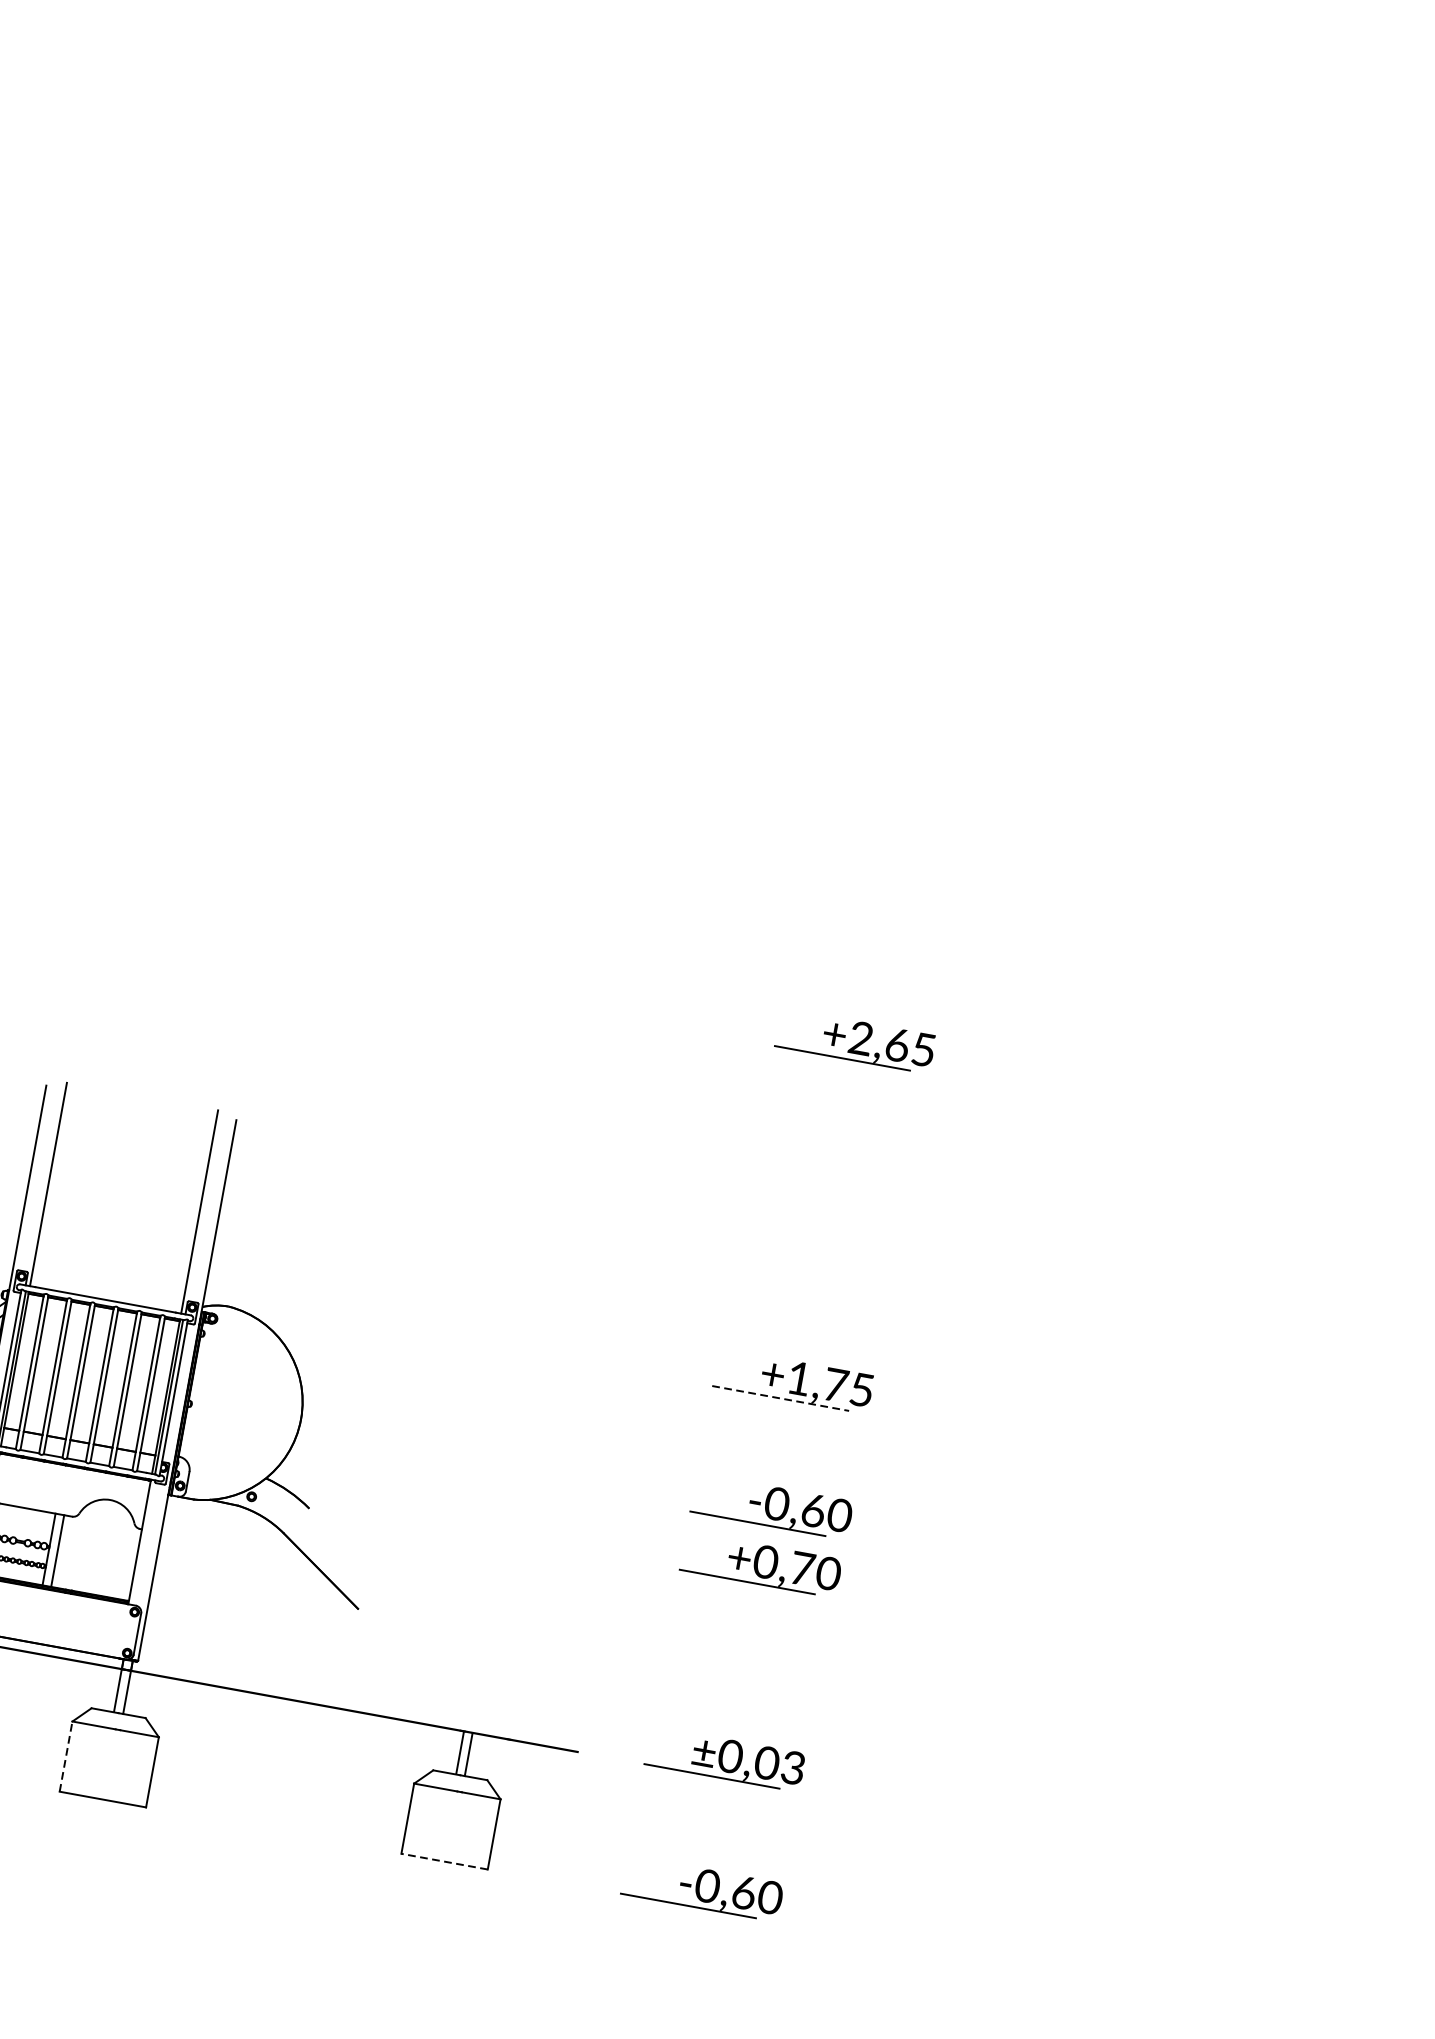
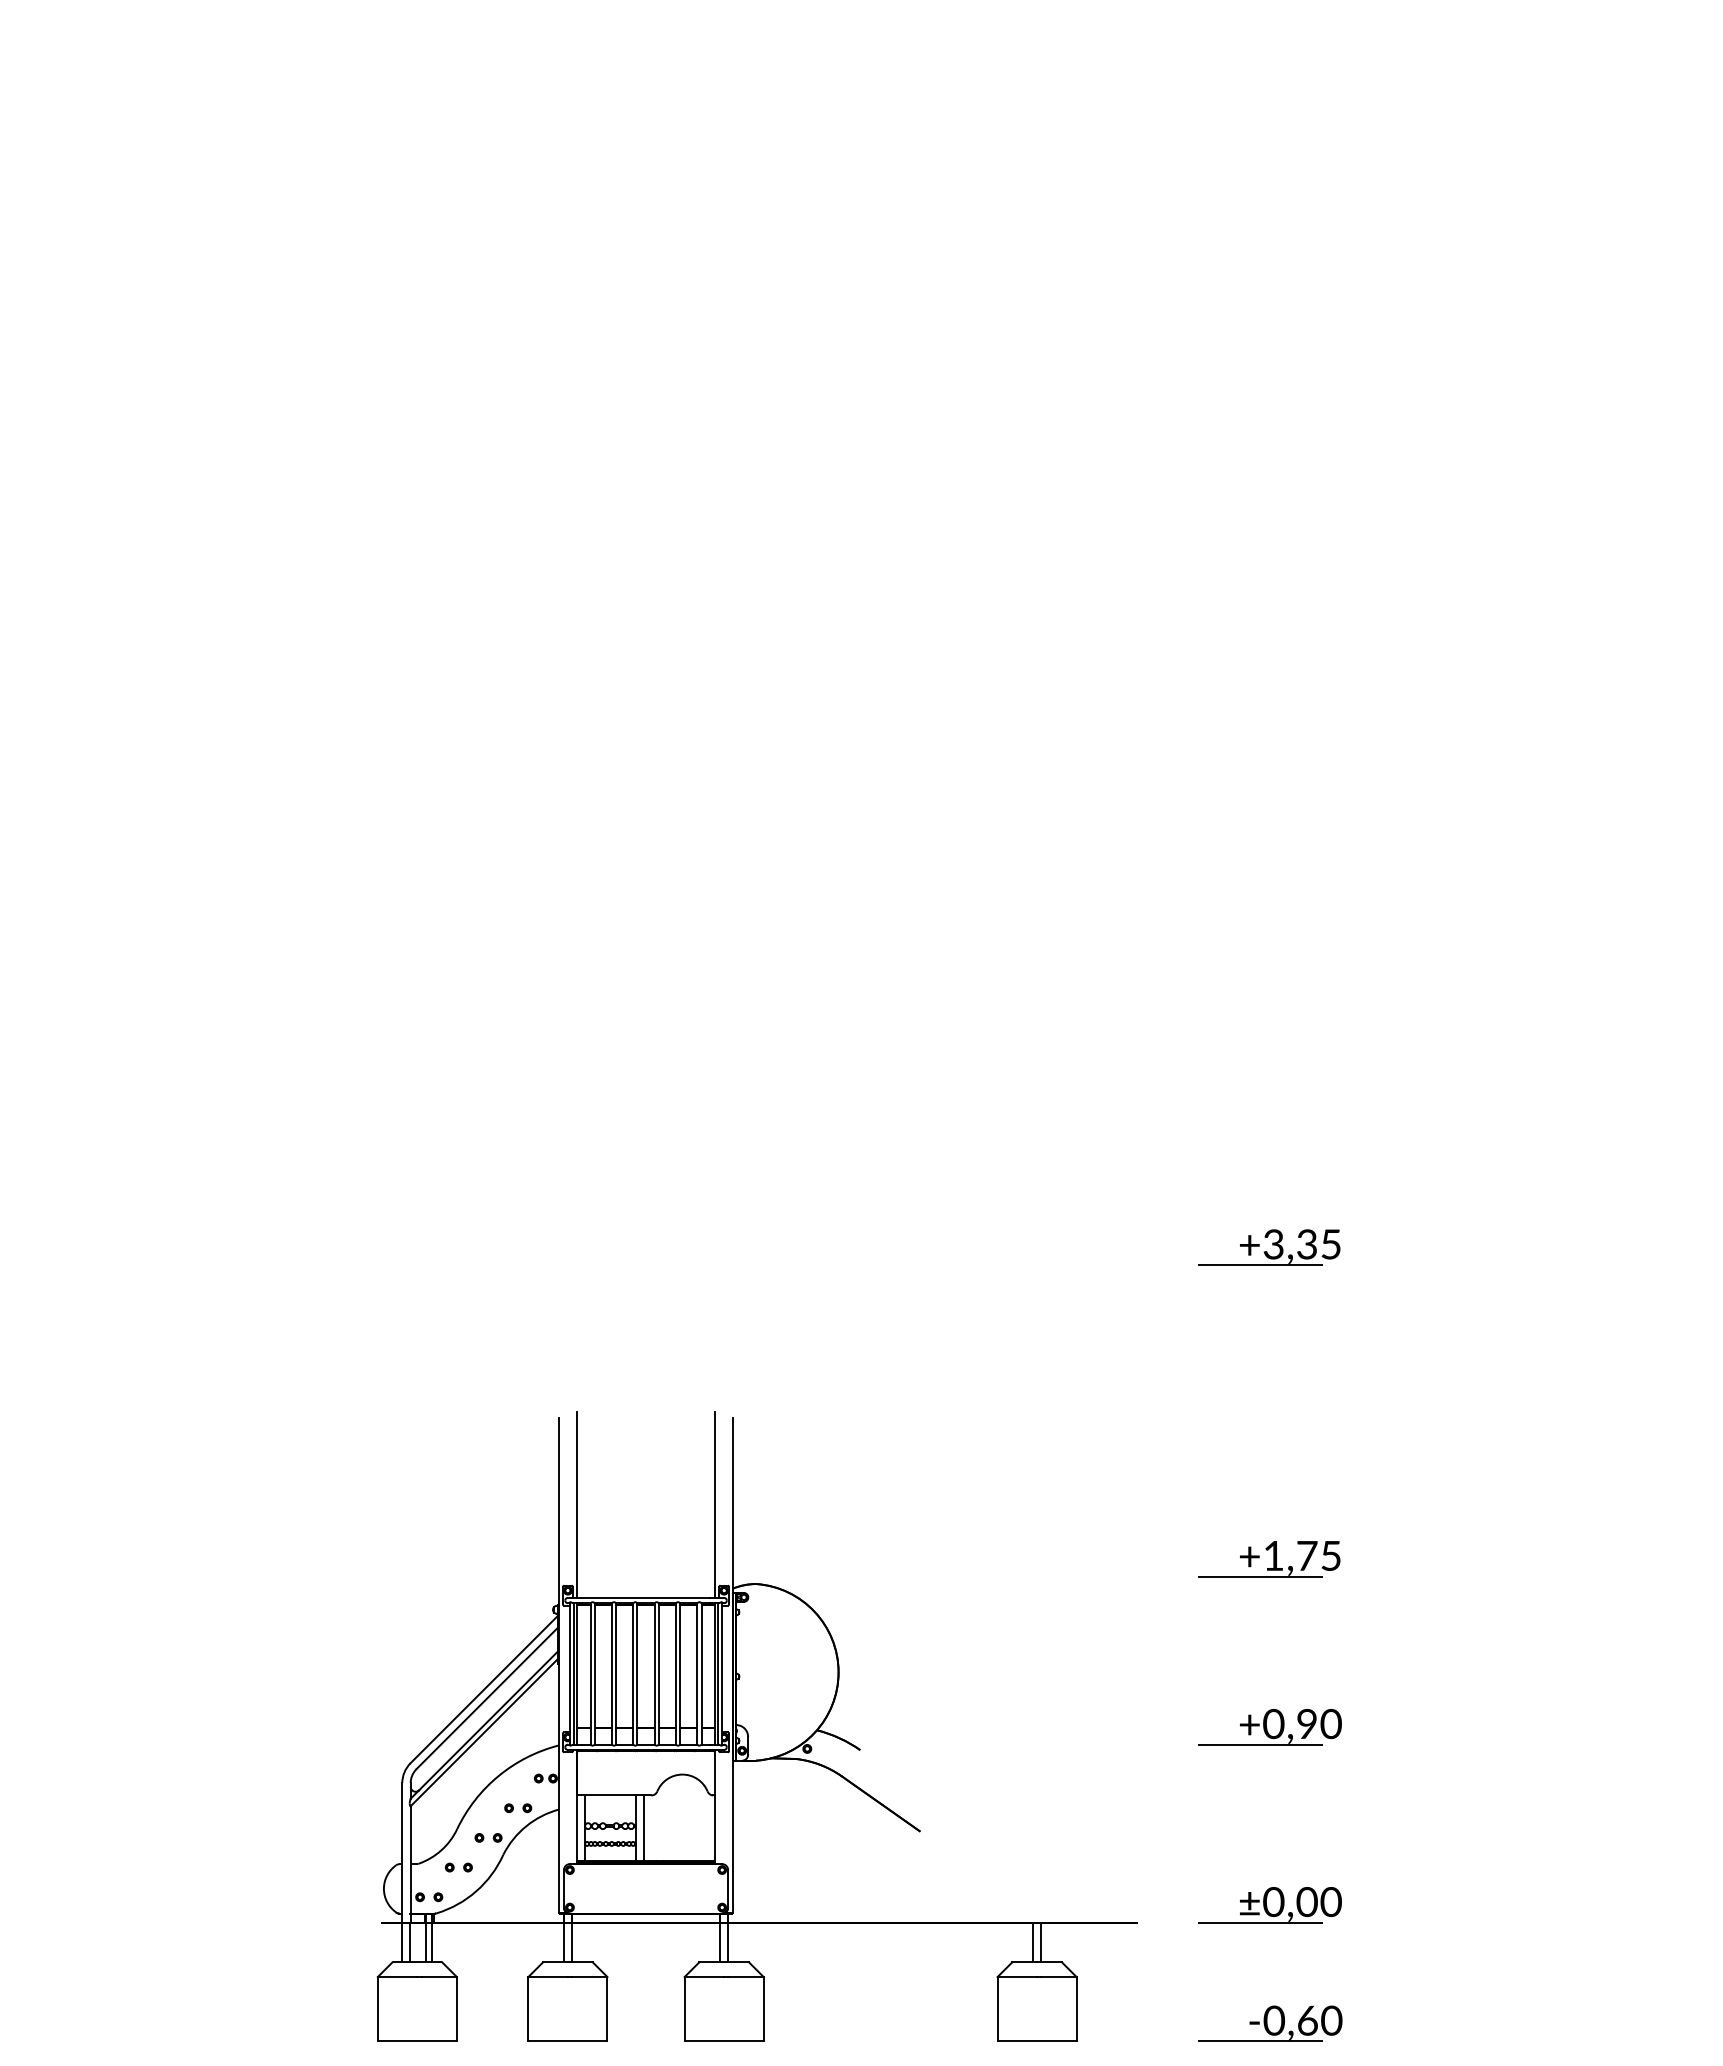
text: (879, 1041) -> (1290, 1244), +2,65 -> +3,35
line: (780, 1398) -> (1260, 1576), dashed -> solid
part: (772, 1506) -> (1270, 1673), removed
text: (802, 1568) -> (1307, 1723), +0,70 -> +0,90
line: (66, 1755) -> (684, 2008), dashed -> solid
text: (792, 1767) -> (1330, 1901), ±0,03 -> ±0,00
line: (444, 1861) -> (1037, 2041), dashed -> solid

